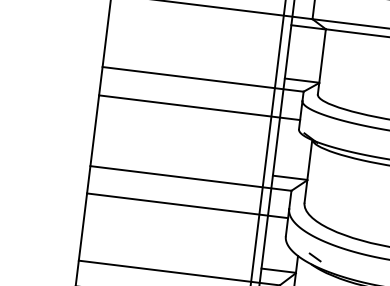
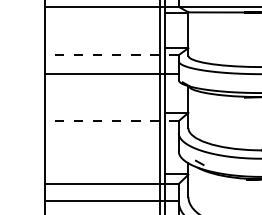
line: (202, 79) -> (111, 55), solid -> dashed
line: (190, 179) -> (111, 121), solid -> dashed
line: (186, 206) -> (111, 139), removed

